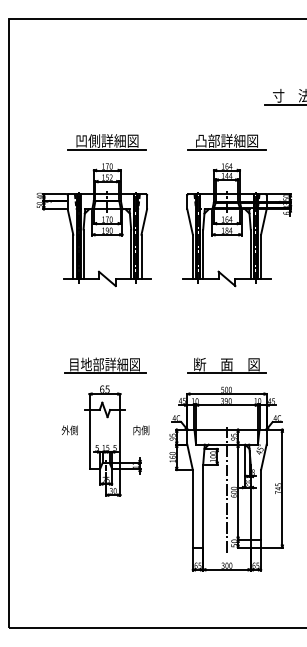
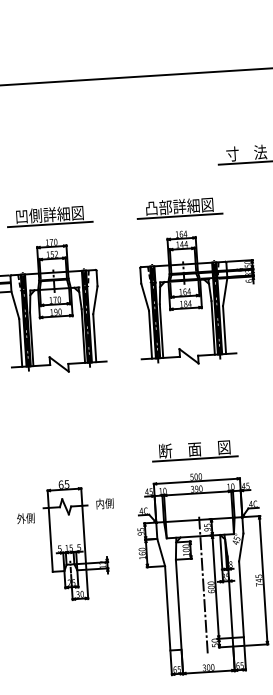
part: (105, 365) -> (63, 458), removed
text: (69, 430) -> (25, 518), moved
text: (141, 430) -> (105, 503), moved

